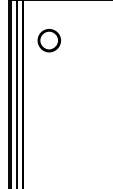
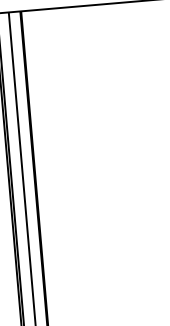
part: (48, 40) -> (74, 82), removed

